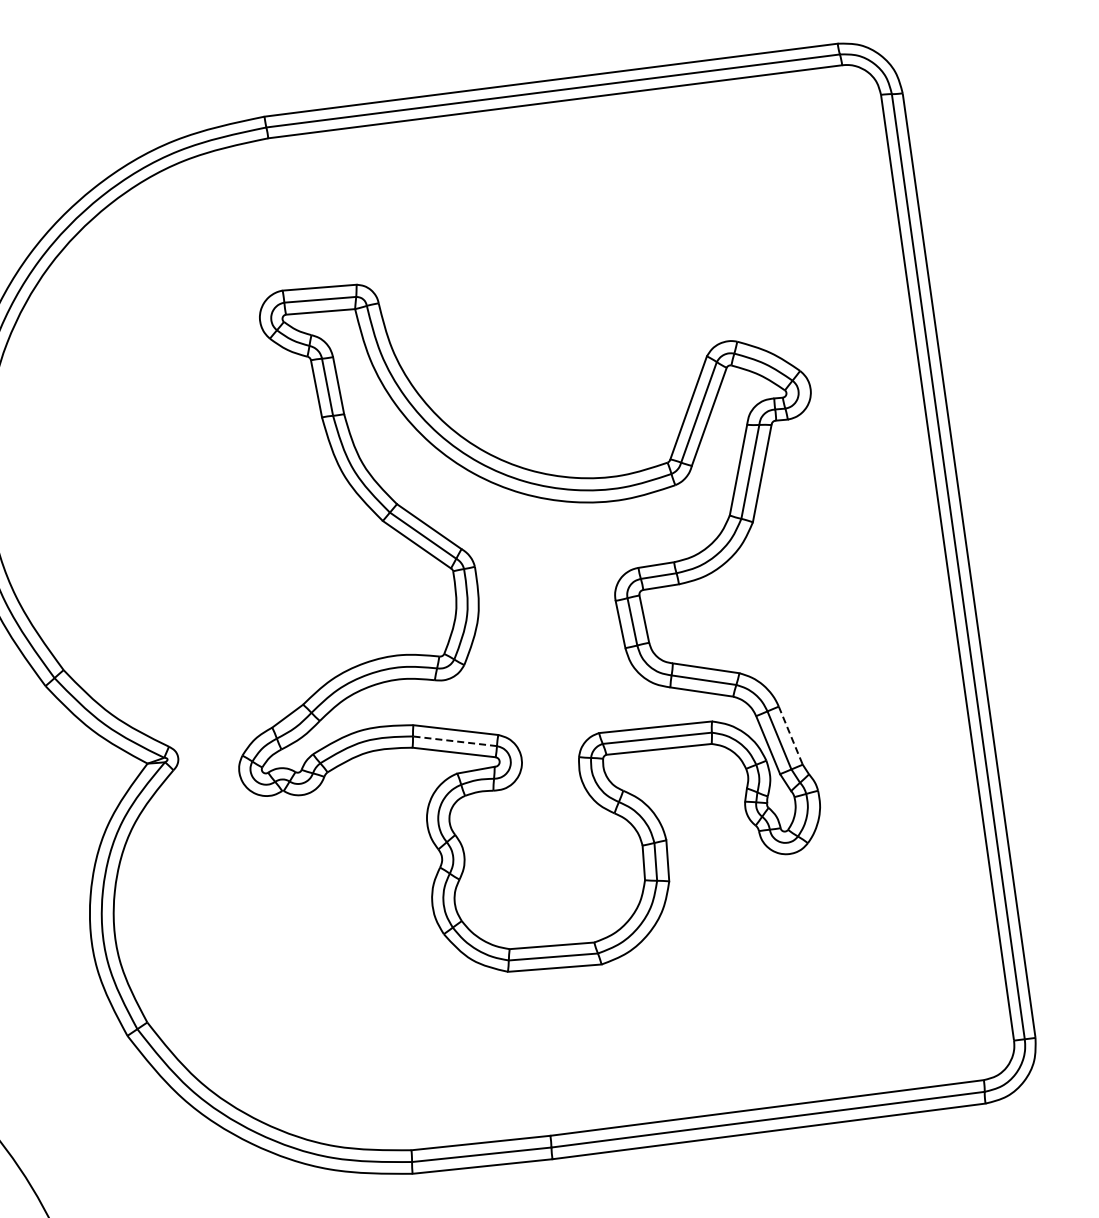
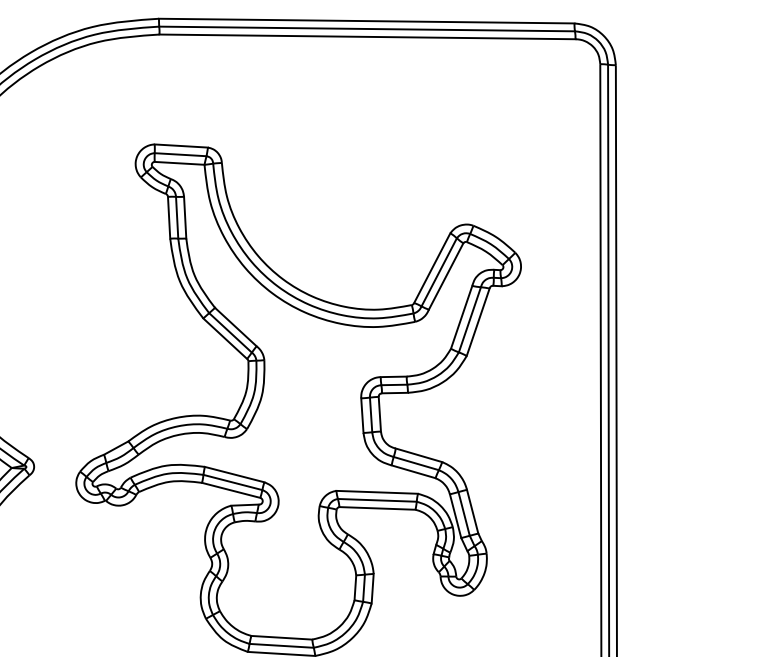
line: (790, 736) -> (472, 512), dashed -> solid
line: (454, 741) -> (232, 482), dashed -> solid

